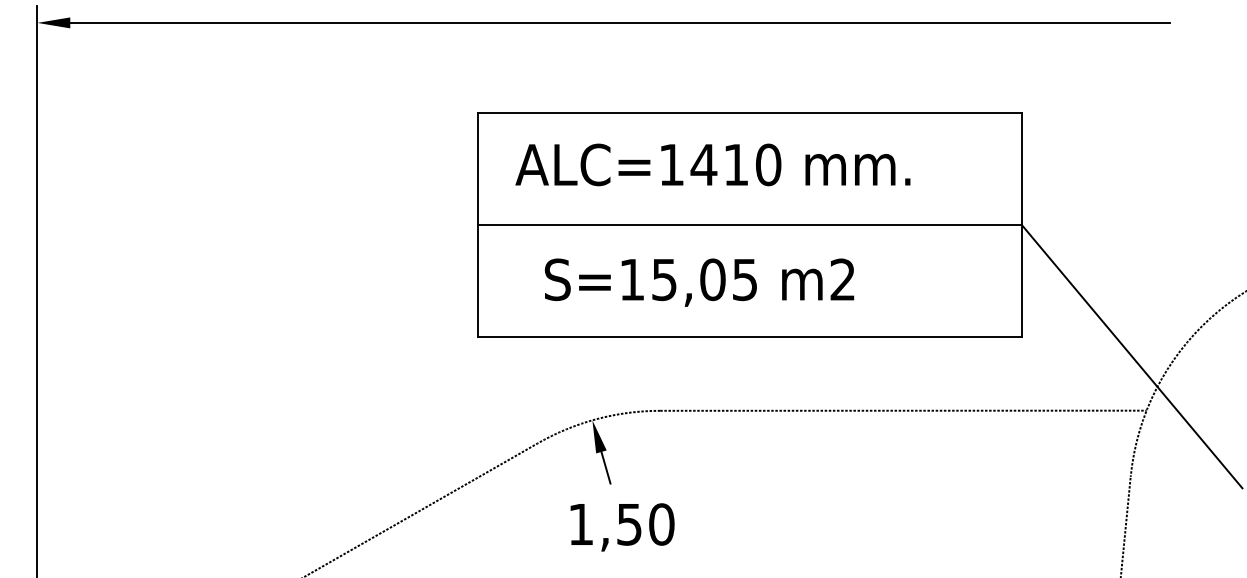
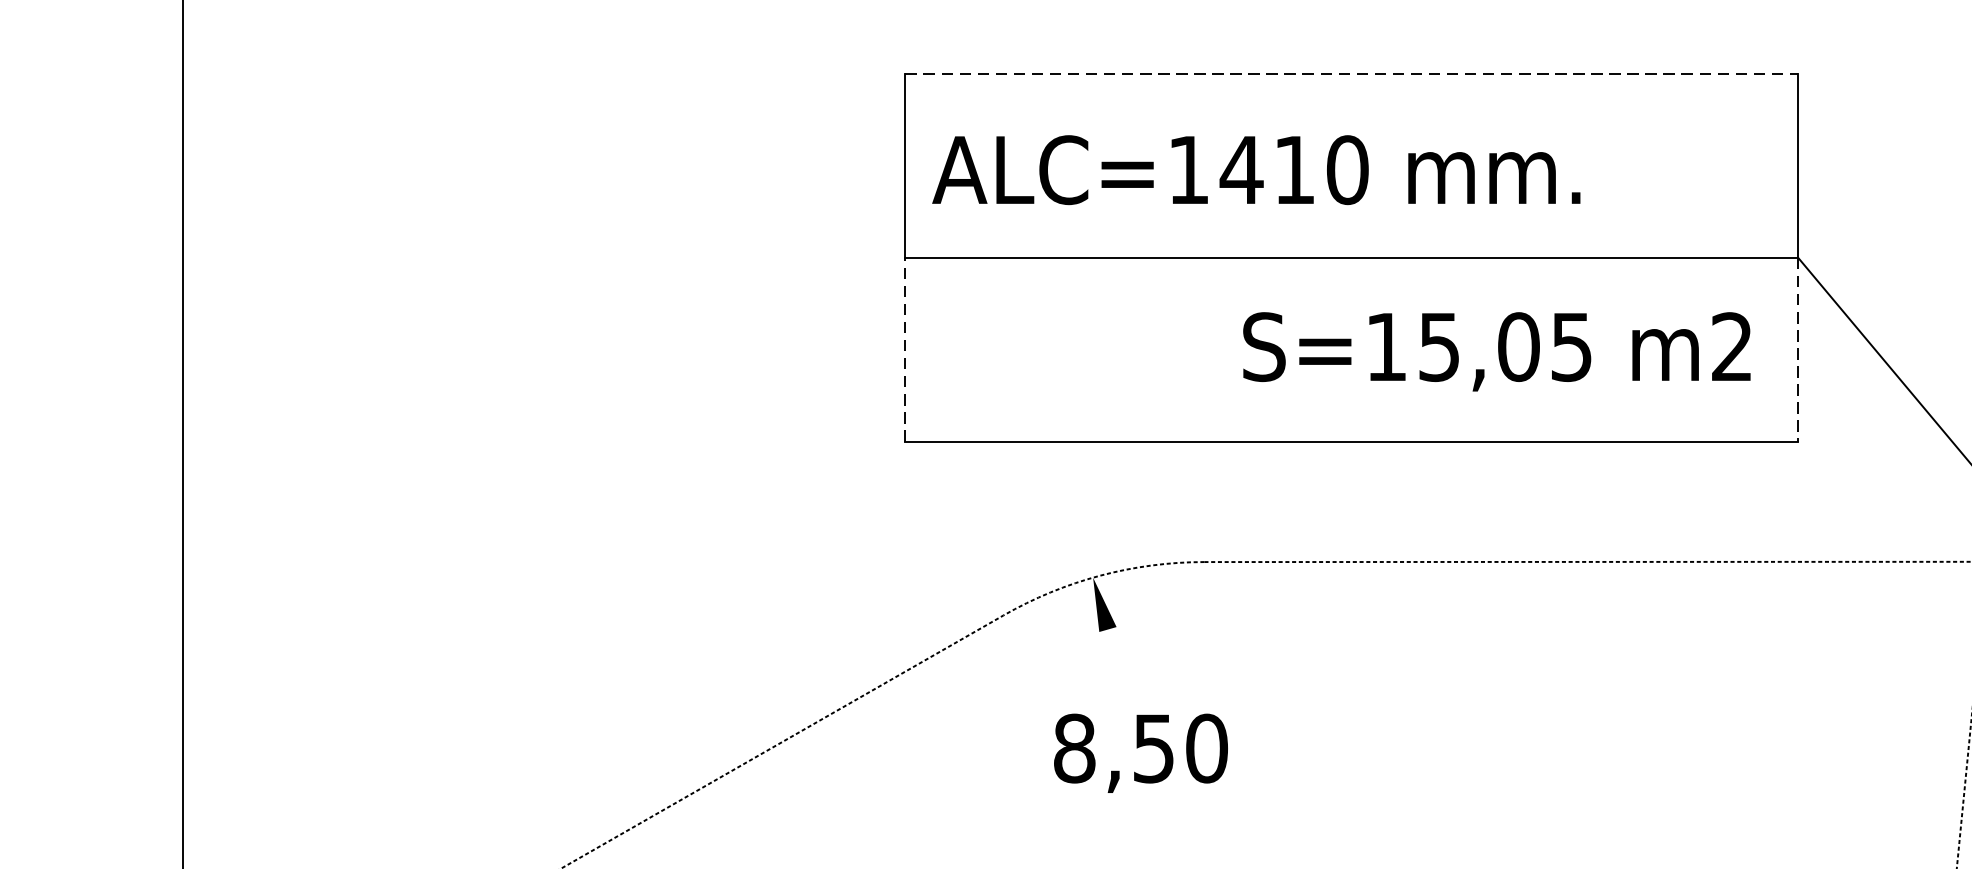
line: (750, 113) -> (1352, 74), solid -> dashed
text: (712, 164) -> (1255, 169), moved
line: (477, 281) -> (904, 349), solid -> dashed
line: (1022, 281) -> (1798, 349), solid -> dashed
text: (699, 282) -> (1496, 351), moved
line: (605, 467) -> (1114, 655), removed
text: (580, 524) -> (1073, 748), 1,50 -> 8,50

